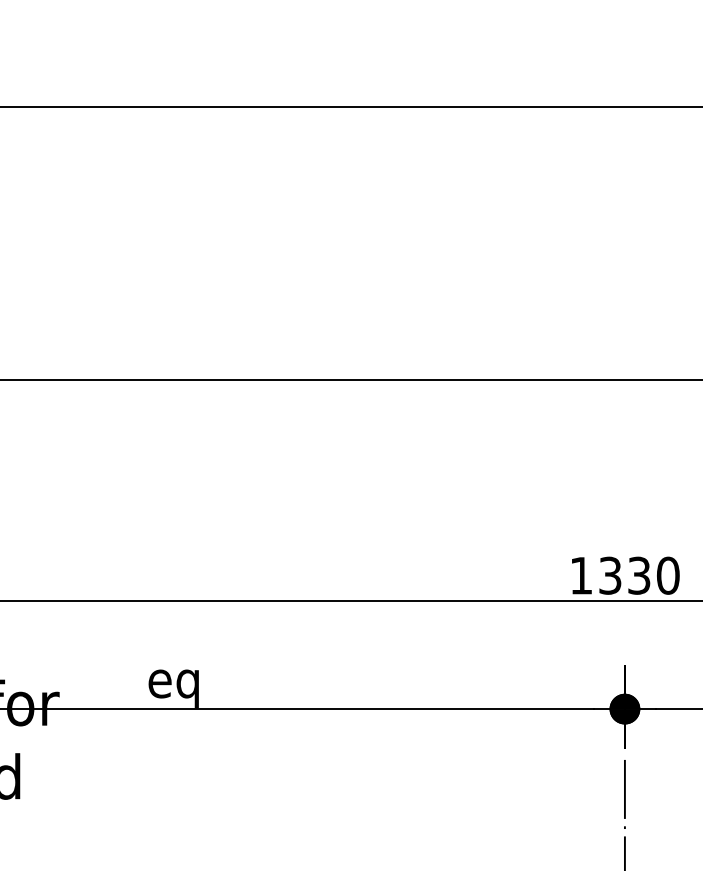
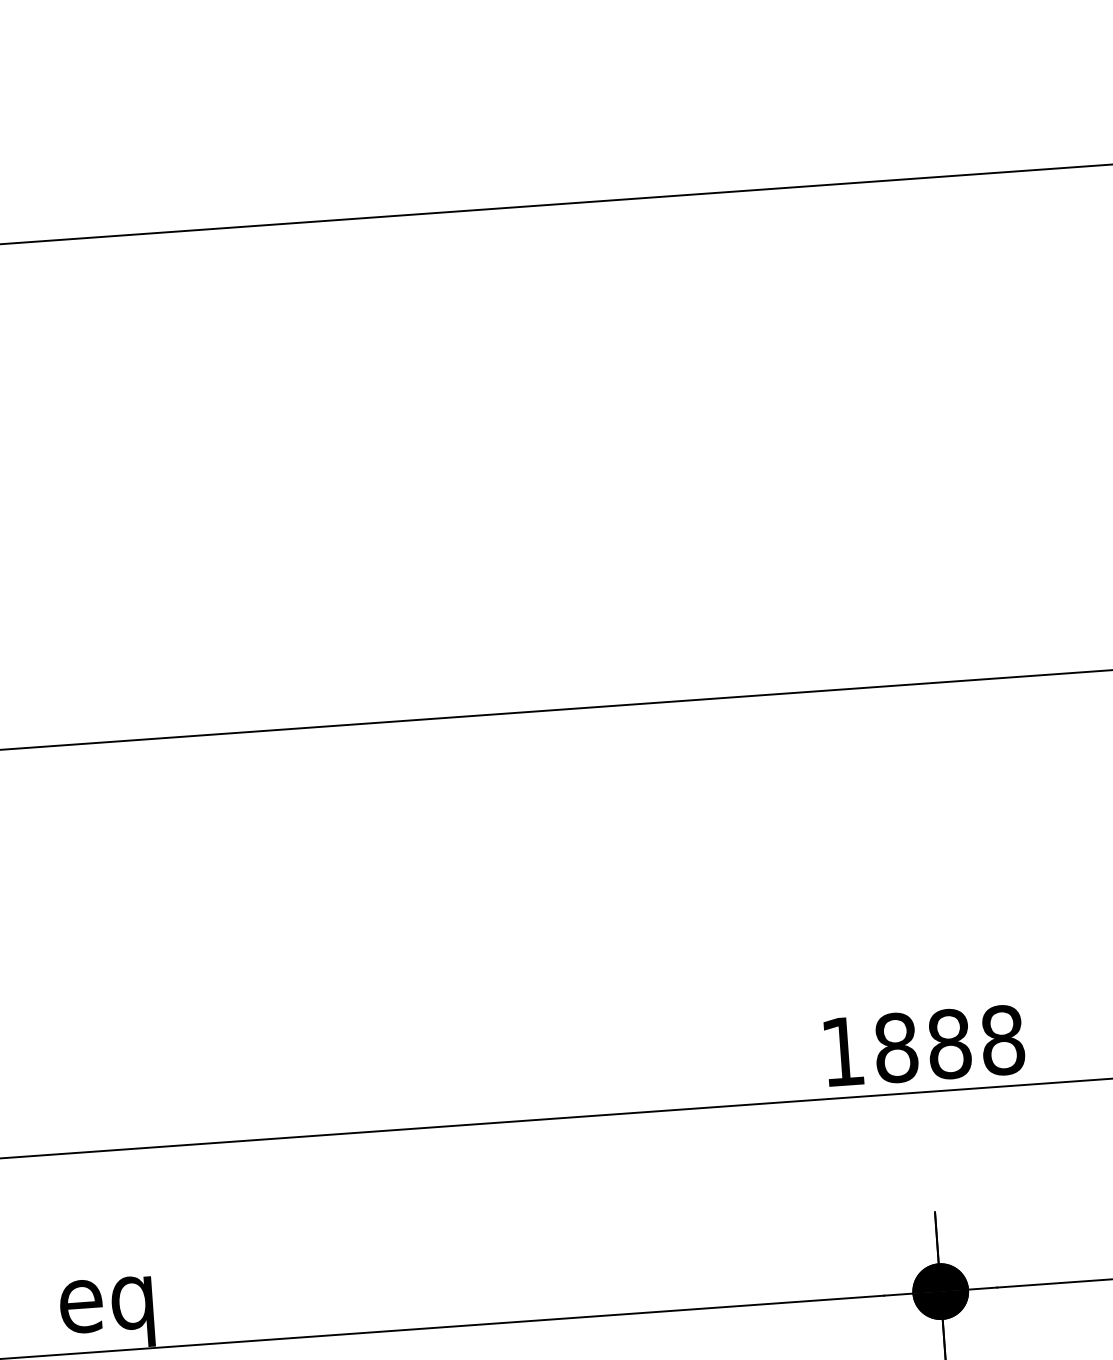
text: (639, 575) -> (949, 1043), 1330 -> 1888

